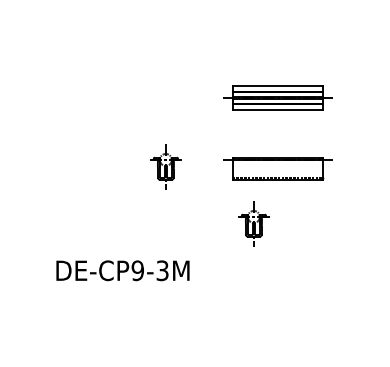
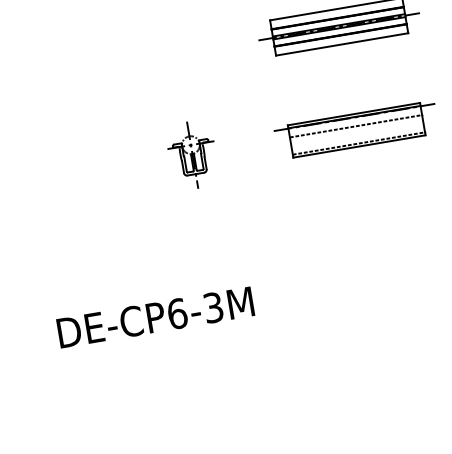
line: (277, 166) -> (355, 127), added
part: (253, 223) -> (334, 216), removed
text: (137, 270) -> (176, 313), DE-CP9-3M -> DE-CP6-3M

